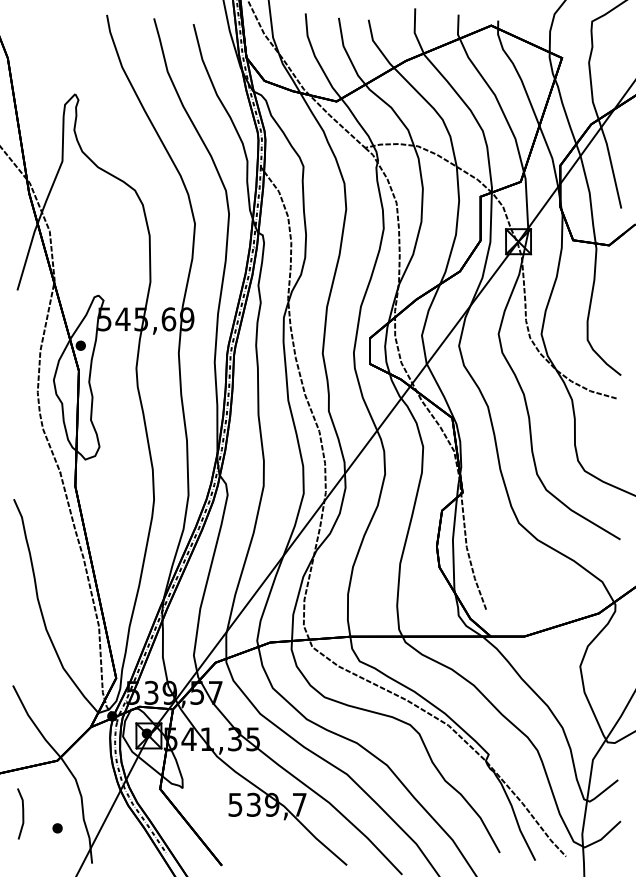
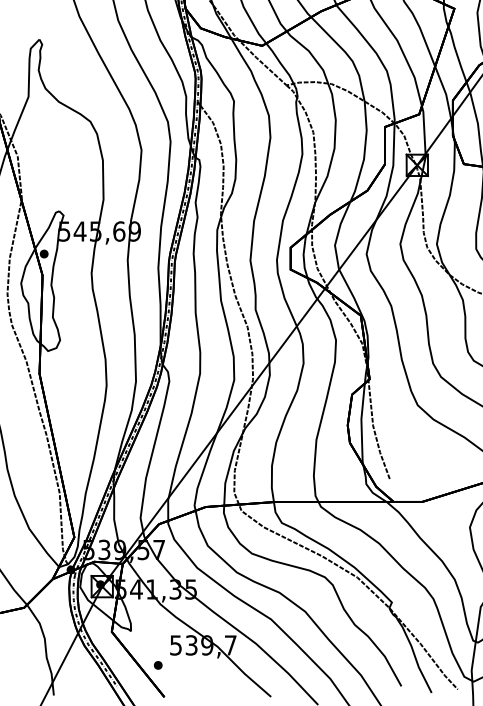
part: (57, 828) -> (158, 665), moved

